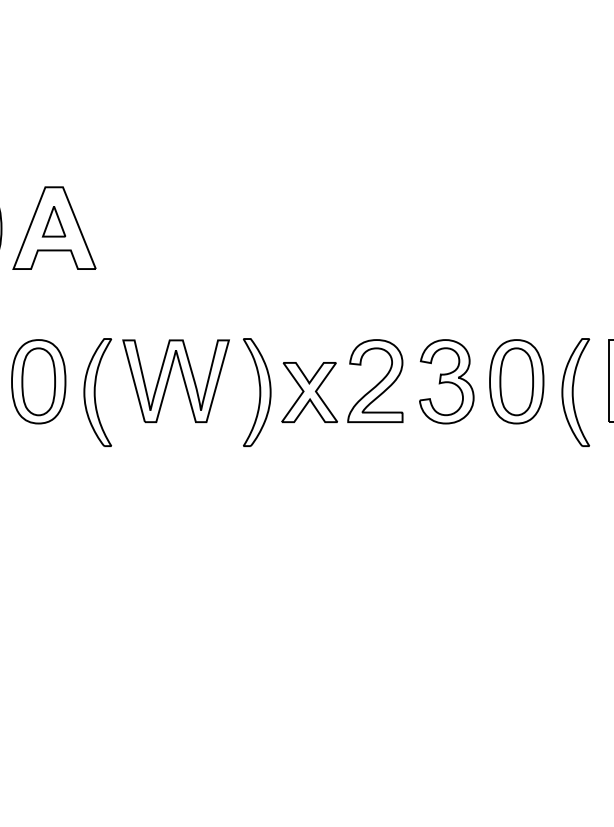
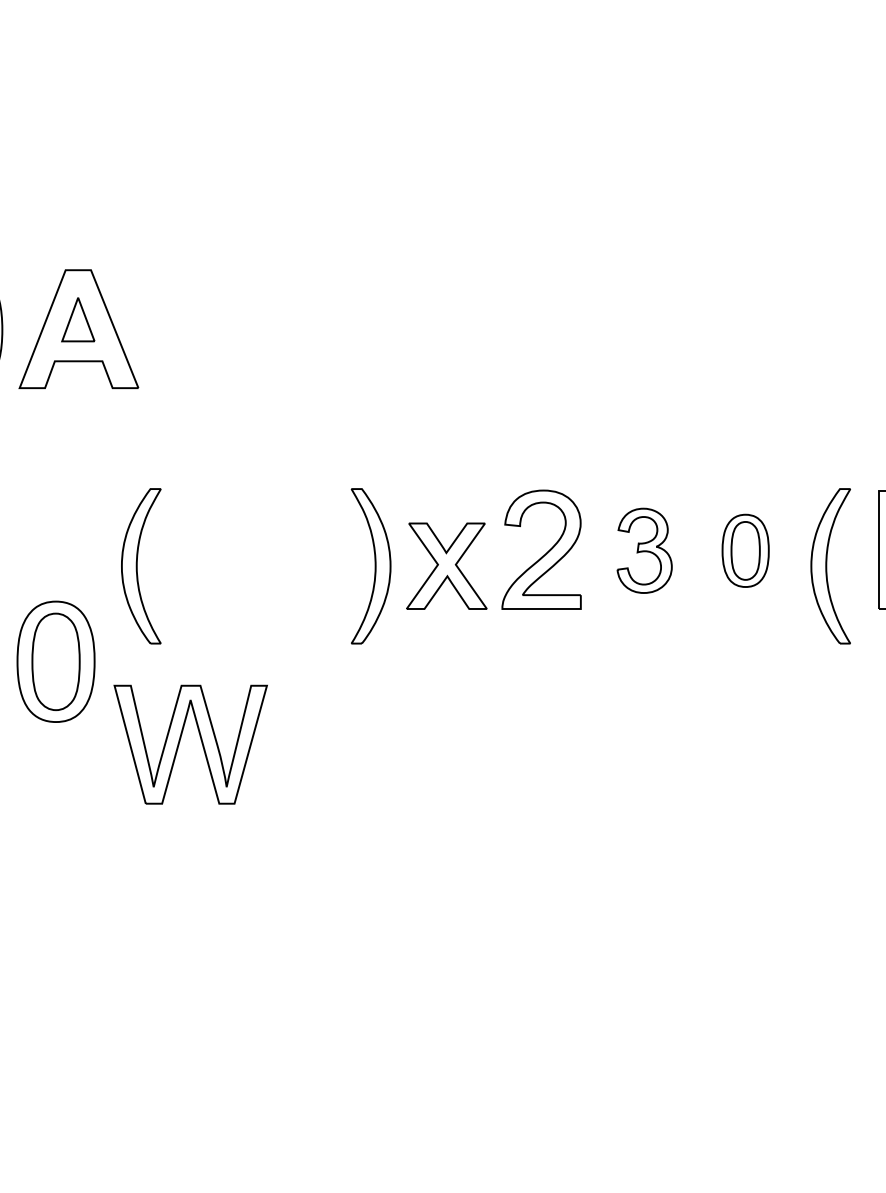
part: (169, 378) -> (181, 740), moved
part: (38, 381) -> (55, 661), moved
part: (446, 381) -> (644, 550), size x0.7
part: (516, 381) -> (745, 550), size x0.6

